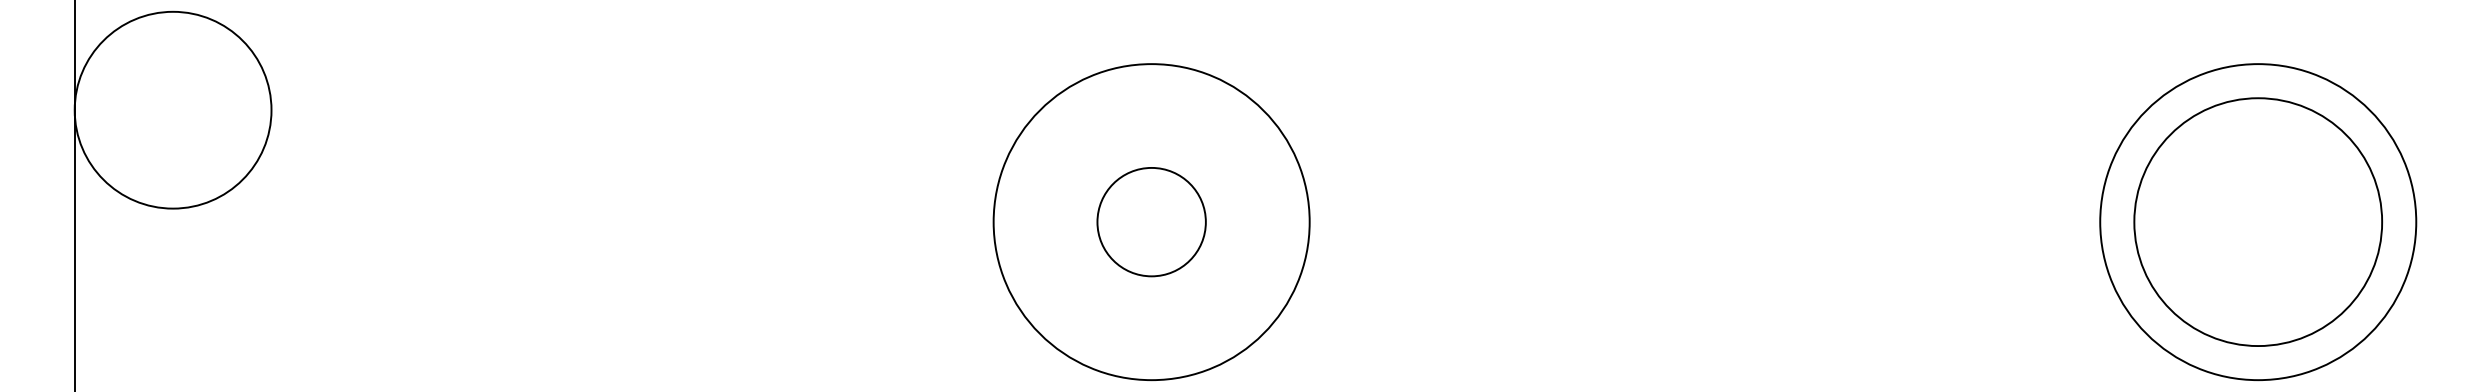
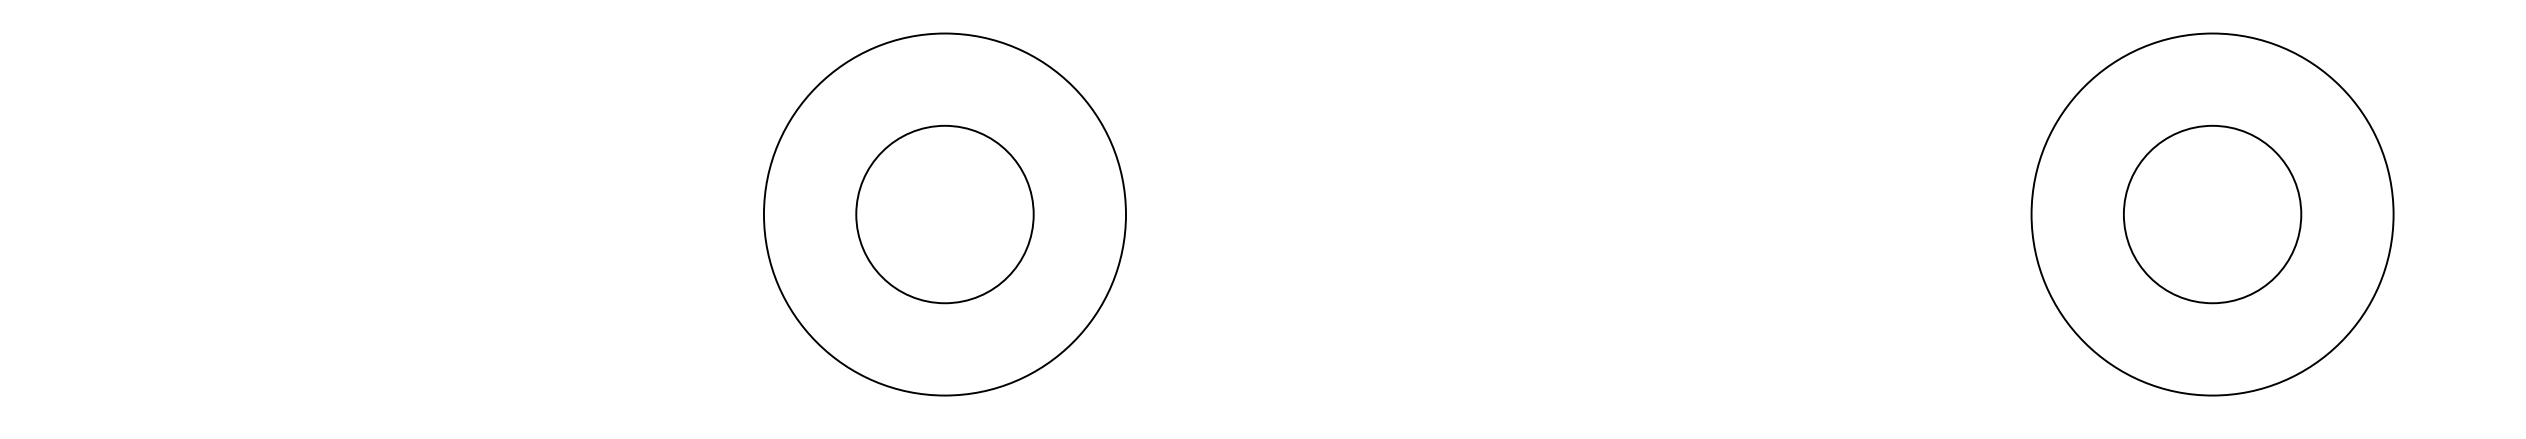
circle: (1151, 221) -> (944, 213), size x1.43
circle: (2257, 221) -> (2211, 213), size x0.62

